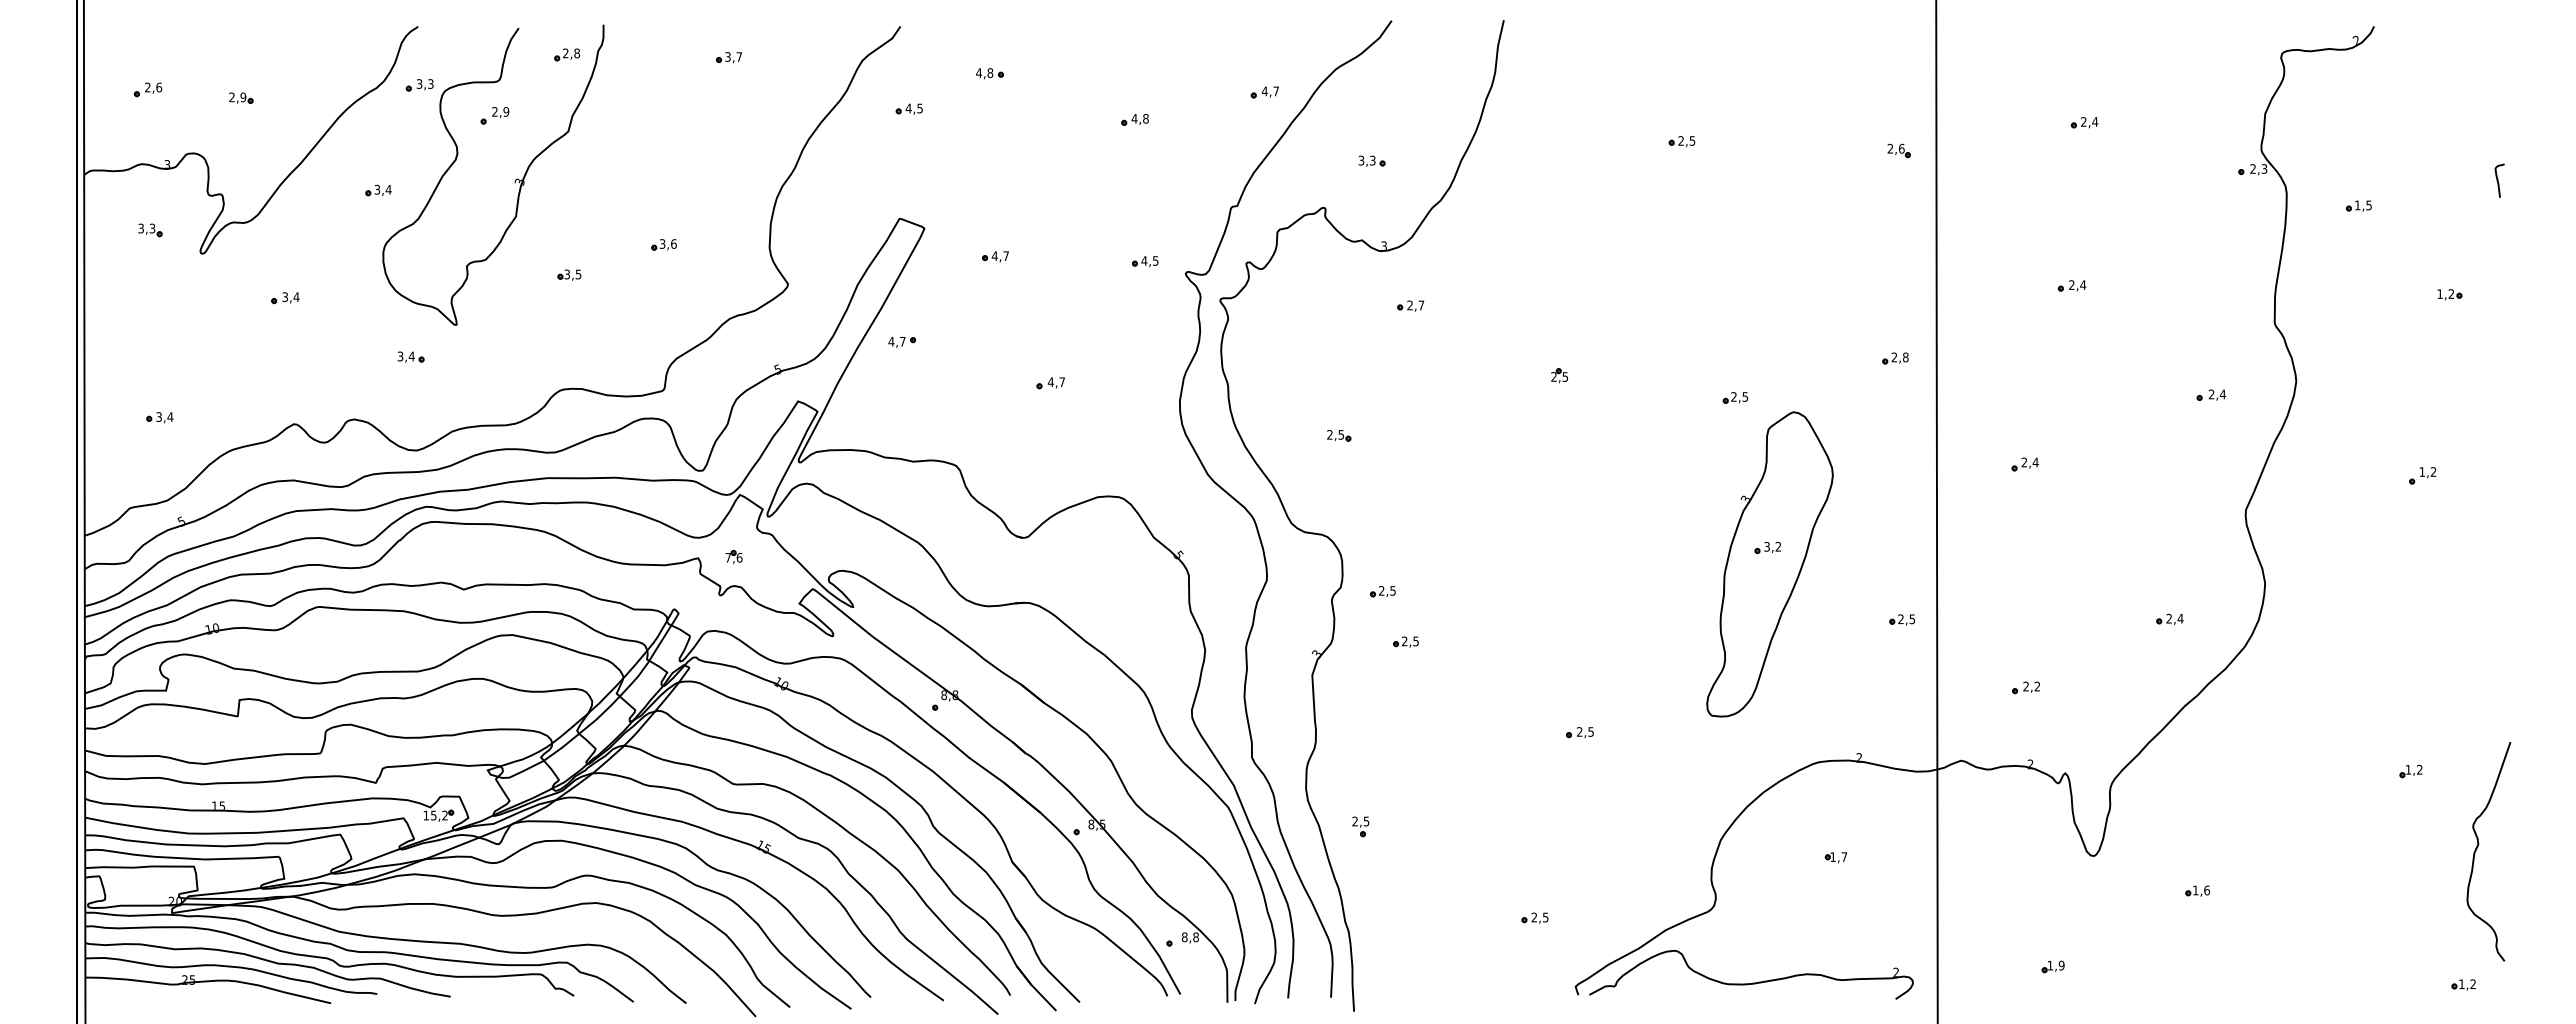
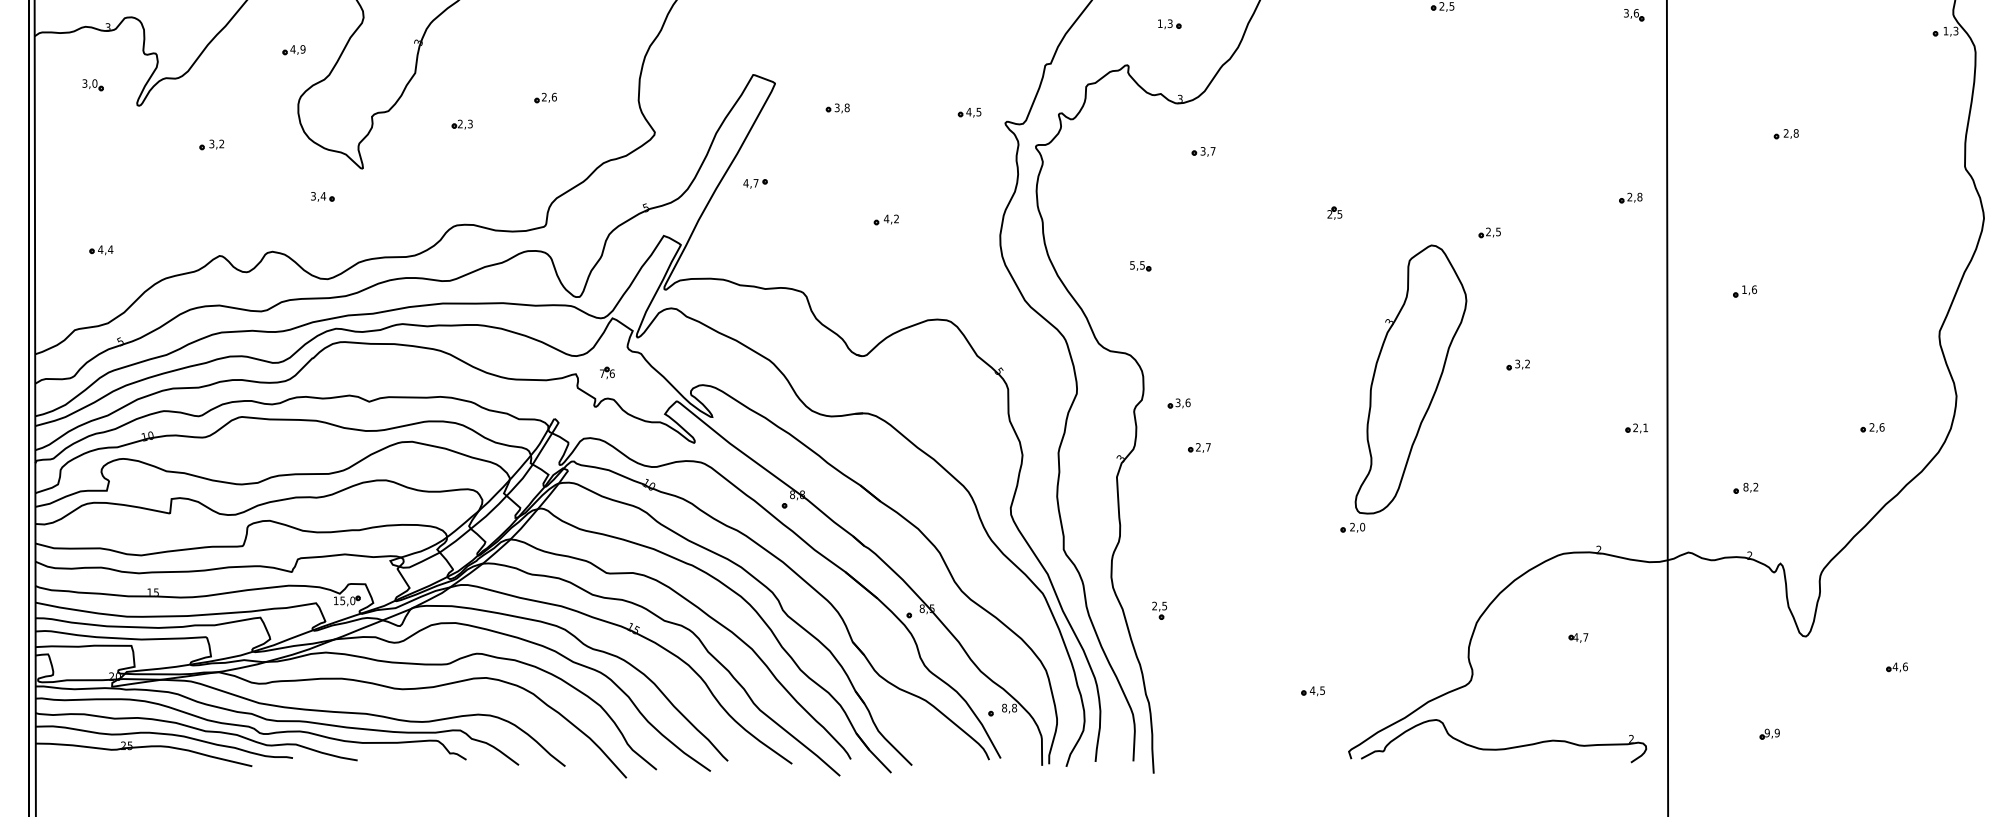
text: (1890, 148) -> (1626, 13), 2,6 -> 3,6
text: (1361, 160) -> (1160, 23), 3,3 -> 1,3
text: (2252, 168) -> (1945, 30), 2,3 -> 1,3
text: (382, 189) -> (297, 49), 3,4 -> 4,9
text: (152, 228) -> (94, 83), 3,3 -> 3,0
text: (662, 244) -> (544, 97), 3,6 -> 2,6
text: (1000, 256) -> (842, 108), 4,7 -> 3,8
text: (572, 274) -> (465, 124), 3,5 -> 2,3
text: (2082, 285) -> (1795, 133), 2,4 -> 2,8
text: (296, 296) -> (221, 143), 3,4 -> 3,2
text: (1409, 305) -> (1202, 151), 2,7 -> 3,7
text: (1061, 381) -> (895, 218), 4,7 -> 4,2
part: (2211, 394) -> (1909, 229), removed
text: (159, 416) -> (101, 249), 3,4 -> 4,4
text: (1329, 434) -> (1132, 265), 2,5 -> 5,5
text: (2029, 462) -> (1748, 289), 2,4 -> 1,6
part: (1769, 564) -> (1410, 379), moved
text: (1387, 590) -> (1183, 402), 2,5 -> 3,6
text: (2180, 618) -> (1881, 427), 2,4 -> 2,6
text: (1912, 619) -> (1645, 428), 2,5 -> 2,1
text: (1415, 641) -> (1207, 447), 2,5 -> 2,7
text: (2026, 686) -> (1746, 487), 2,2 -> 8,2
text: (1590, 731) -> (1362, 526), 2,5 -> 2,0
text: (445, 815) -> (353, 600), 15,2 -> 15,0
text: (1833, 856) -> (1576, 636), 1,7 -> 4,7
text: (2195, 890) -> (1895, 666), 1,6 -> 4,6
text: (1534, 917) -> (1312, 690), 2,5 -> 4,5
text: (2050, 965) -> (1767, 732), 1,9 -> 9,9

